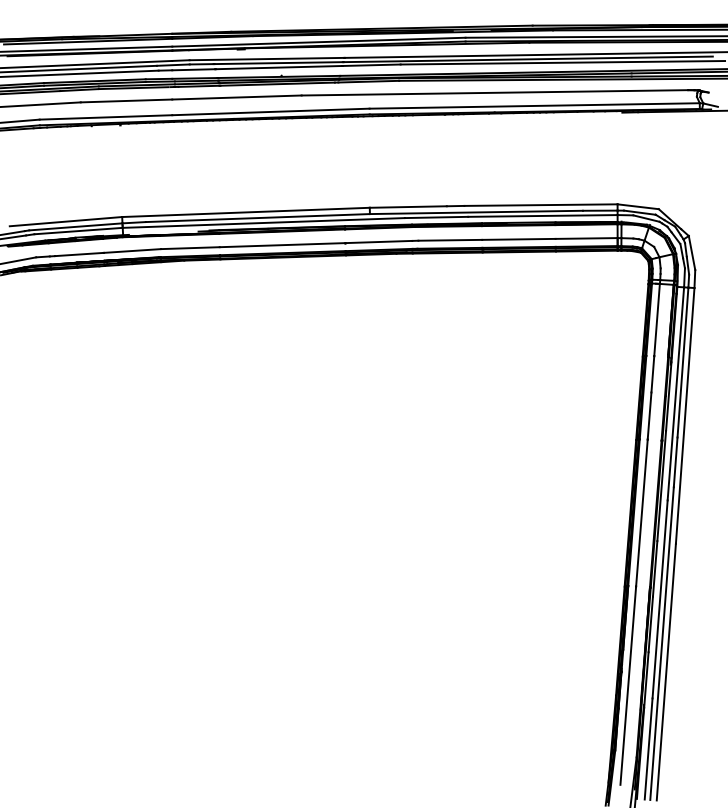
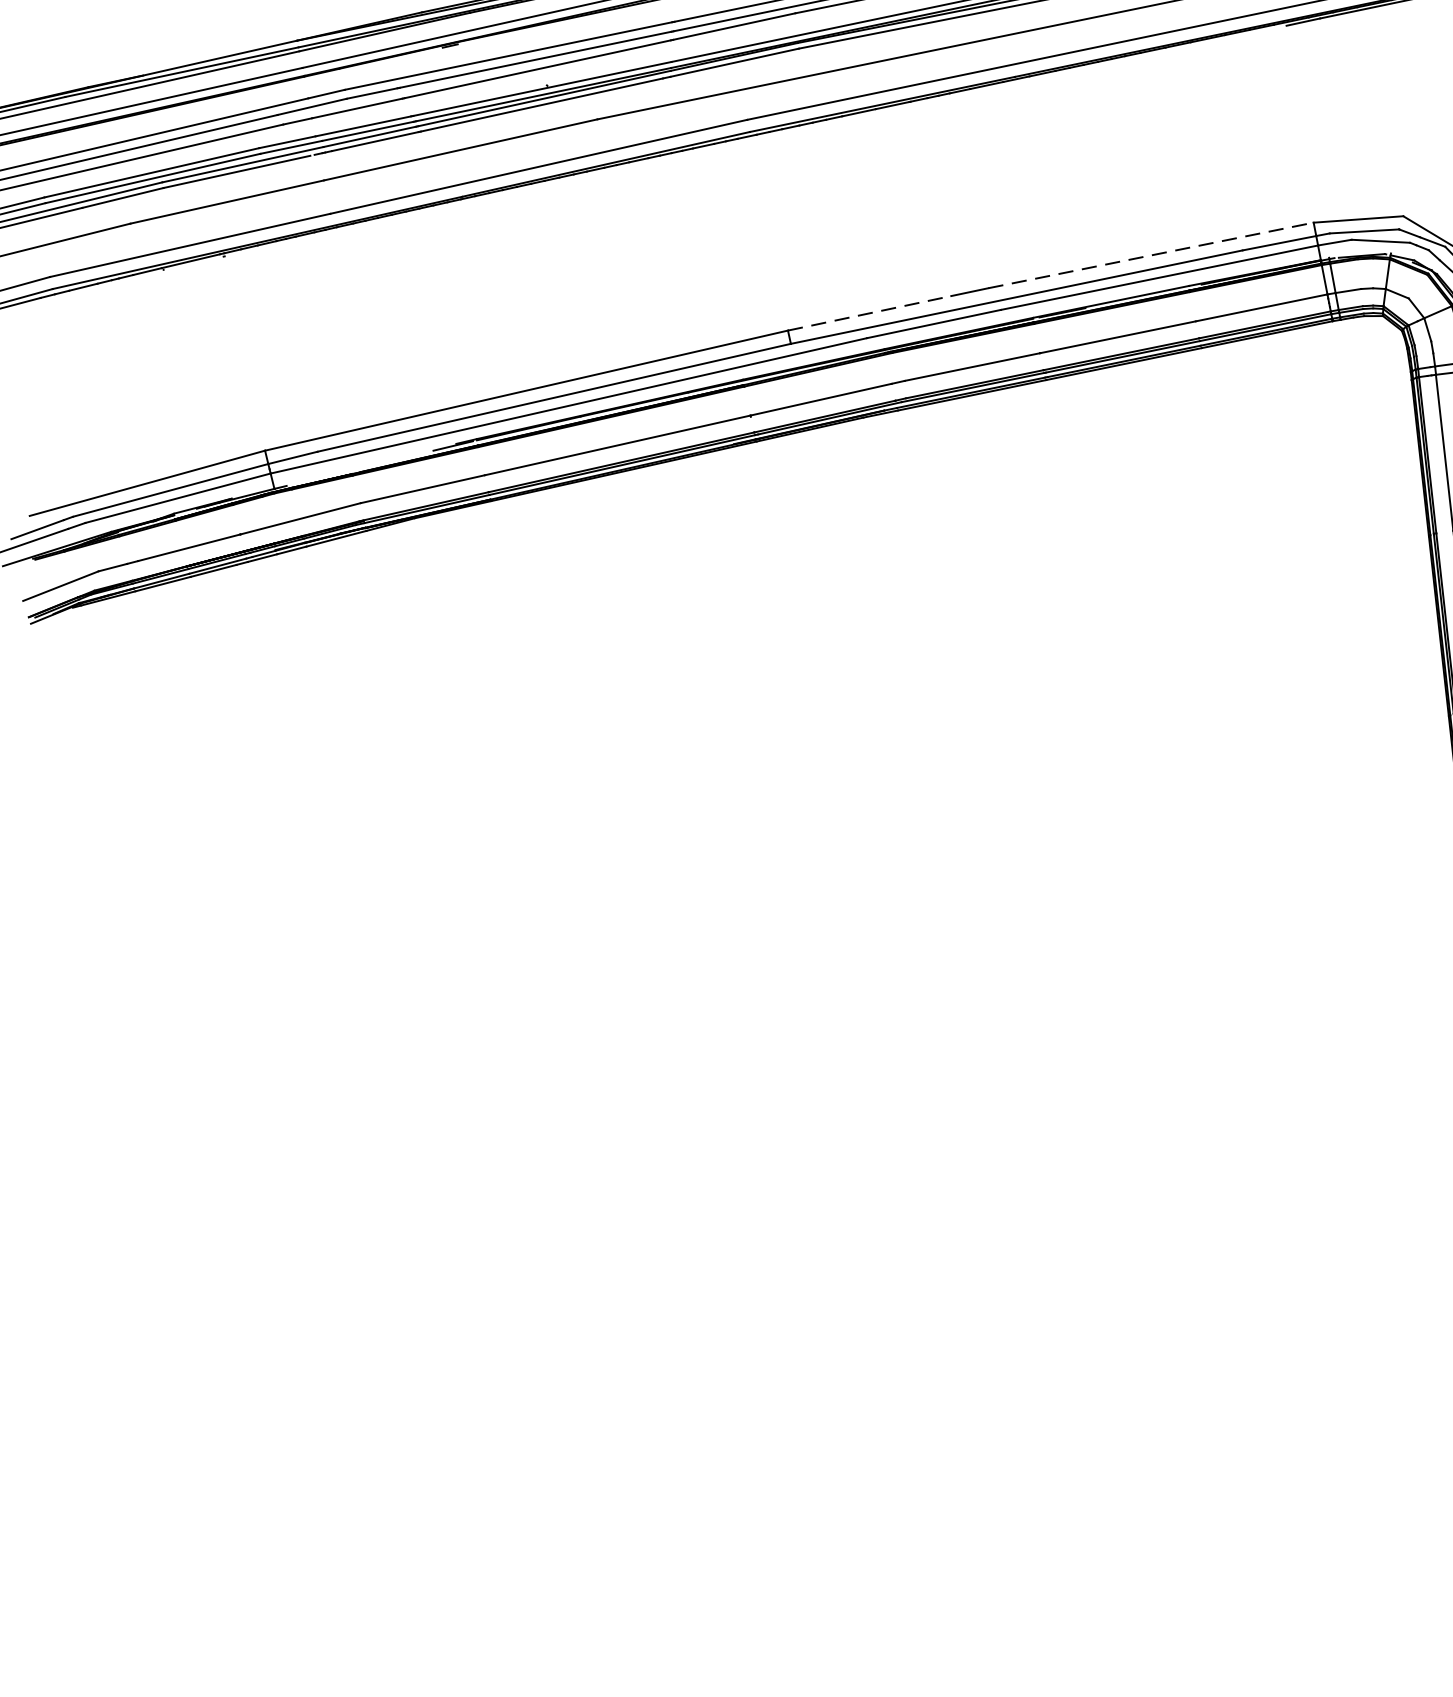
line: (540, 205) -> (1150, 256), solid -> dashed
line: (408, 207) -> (870, 314), solid -> dashed

